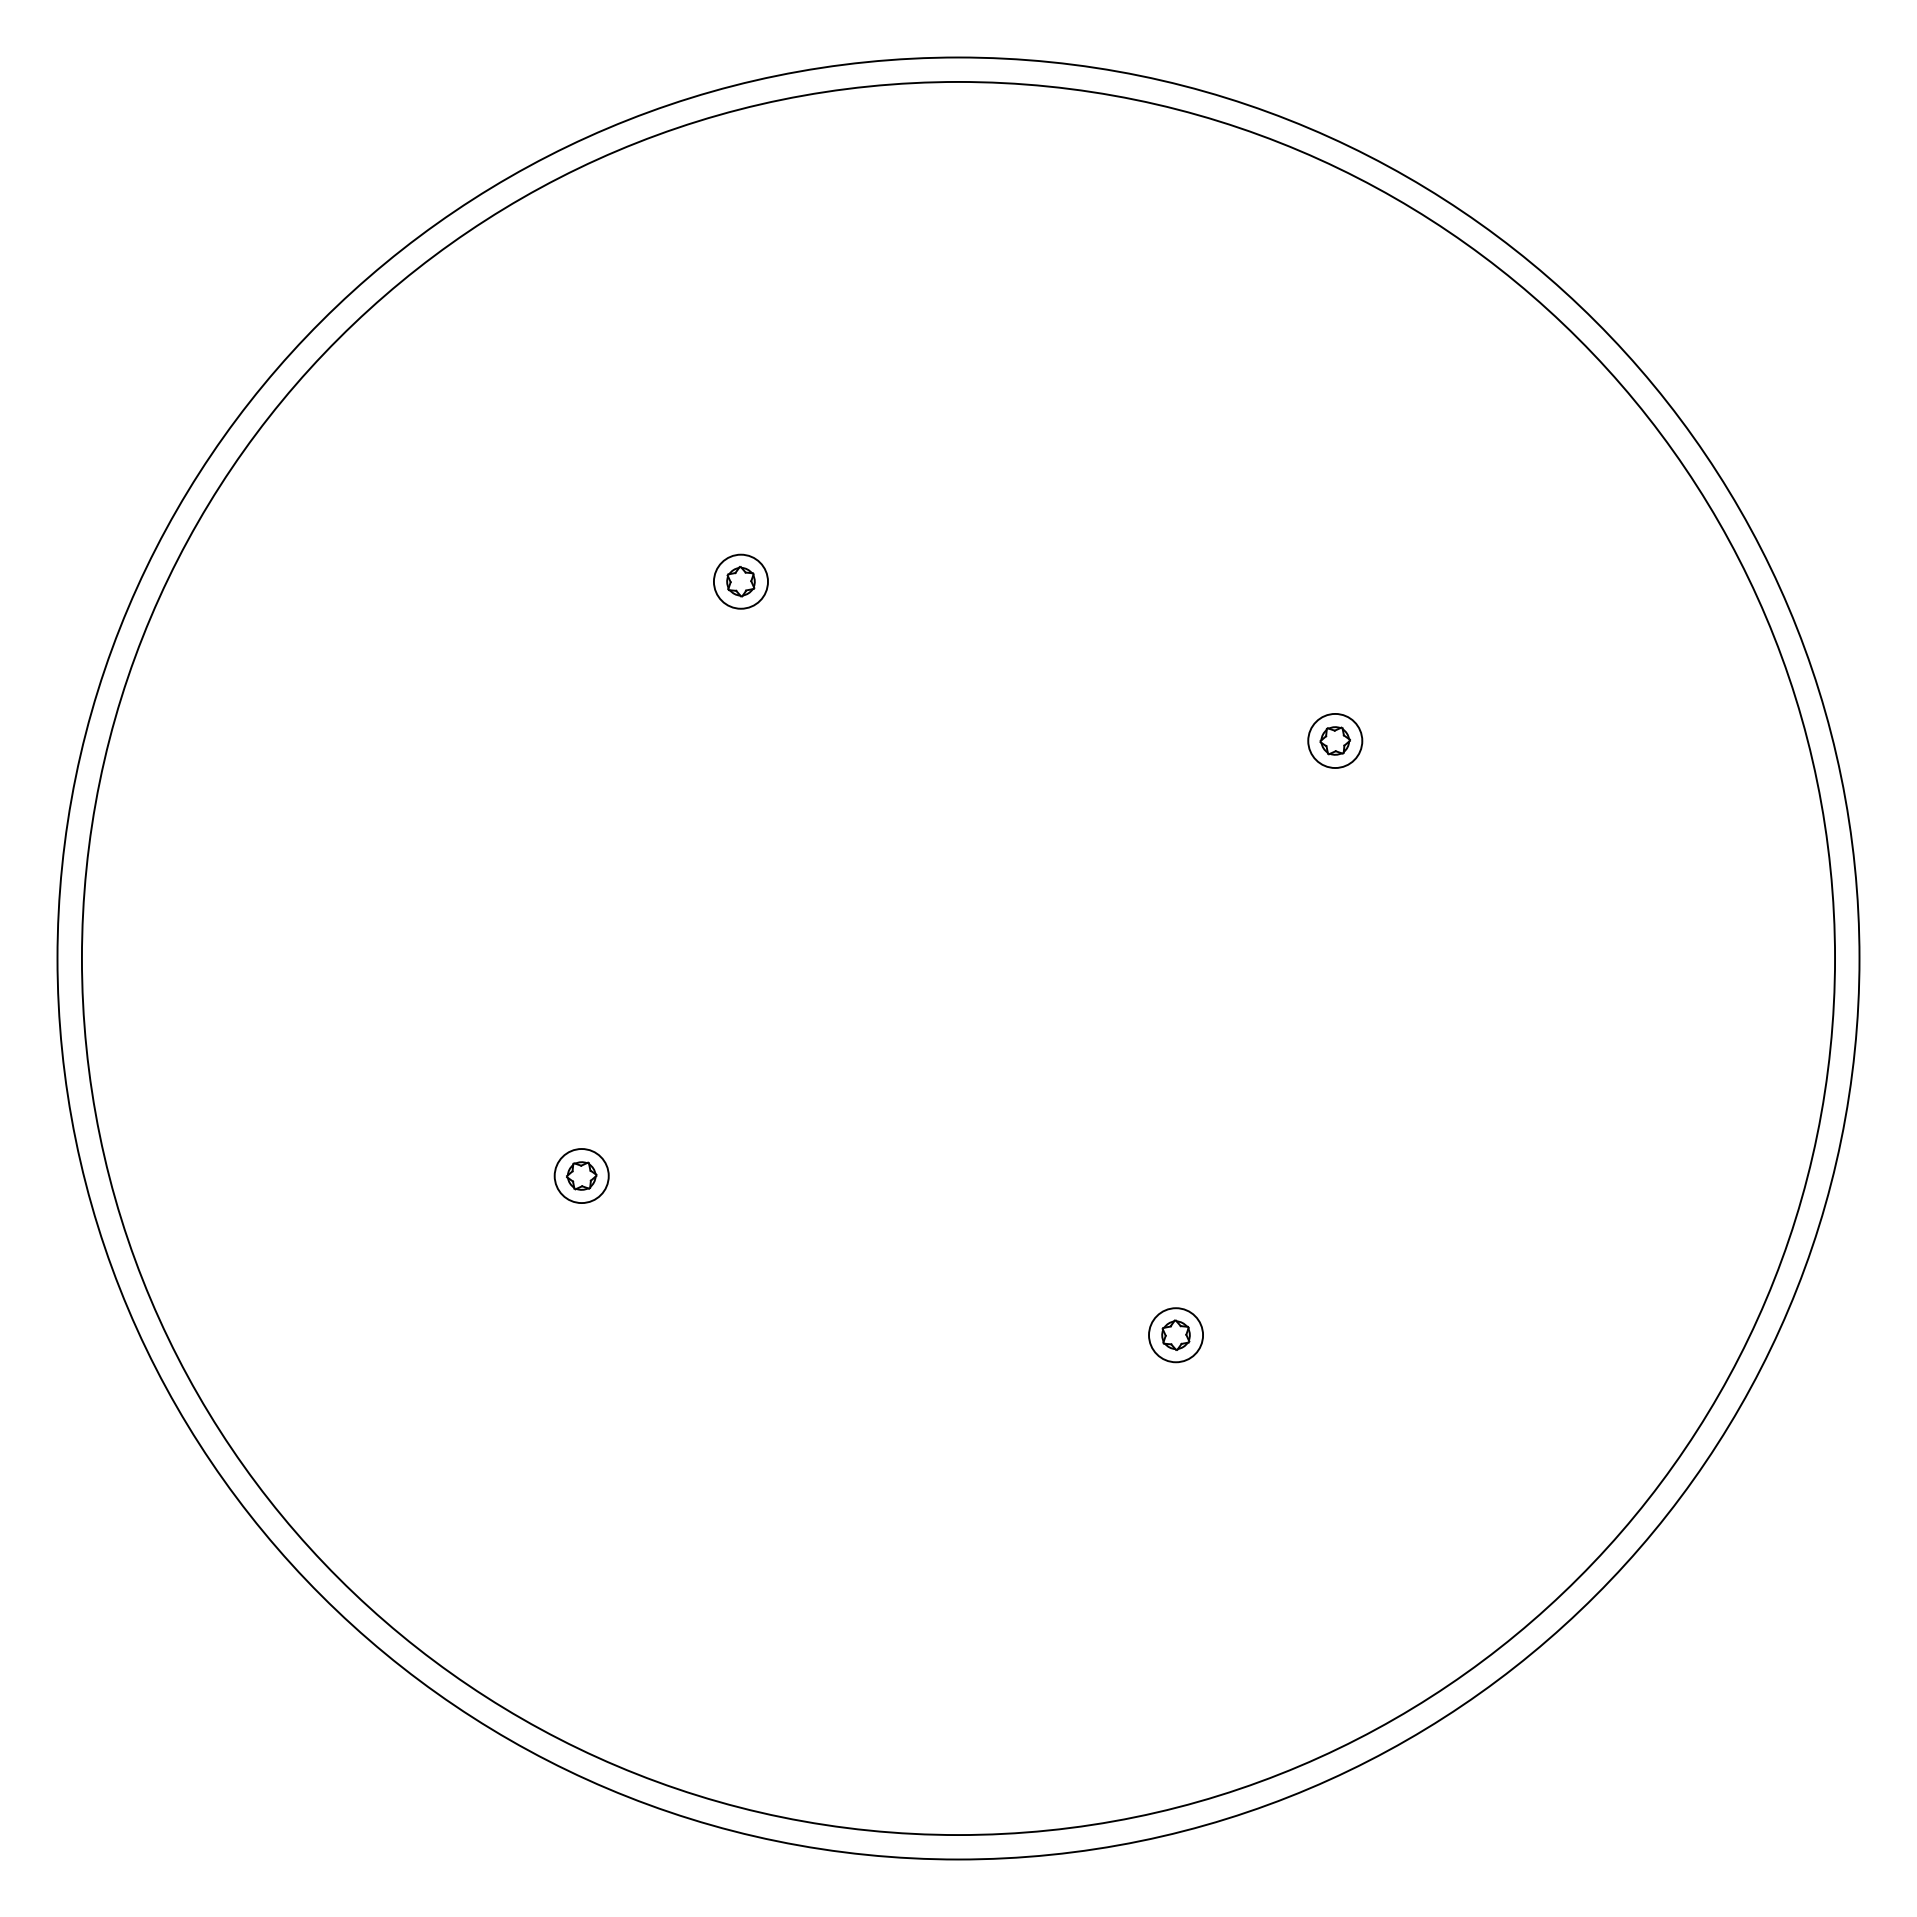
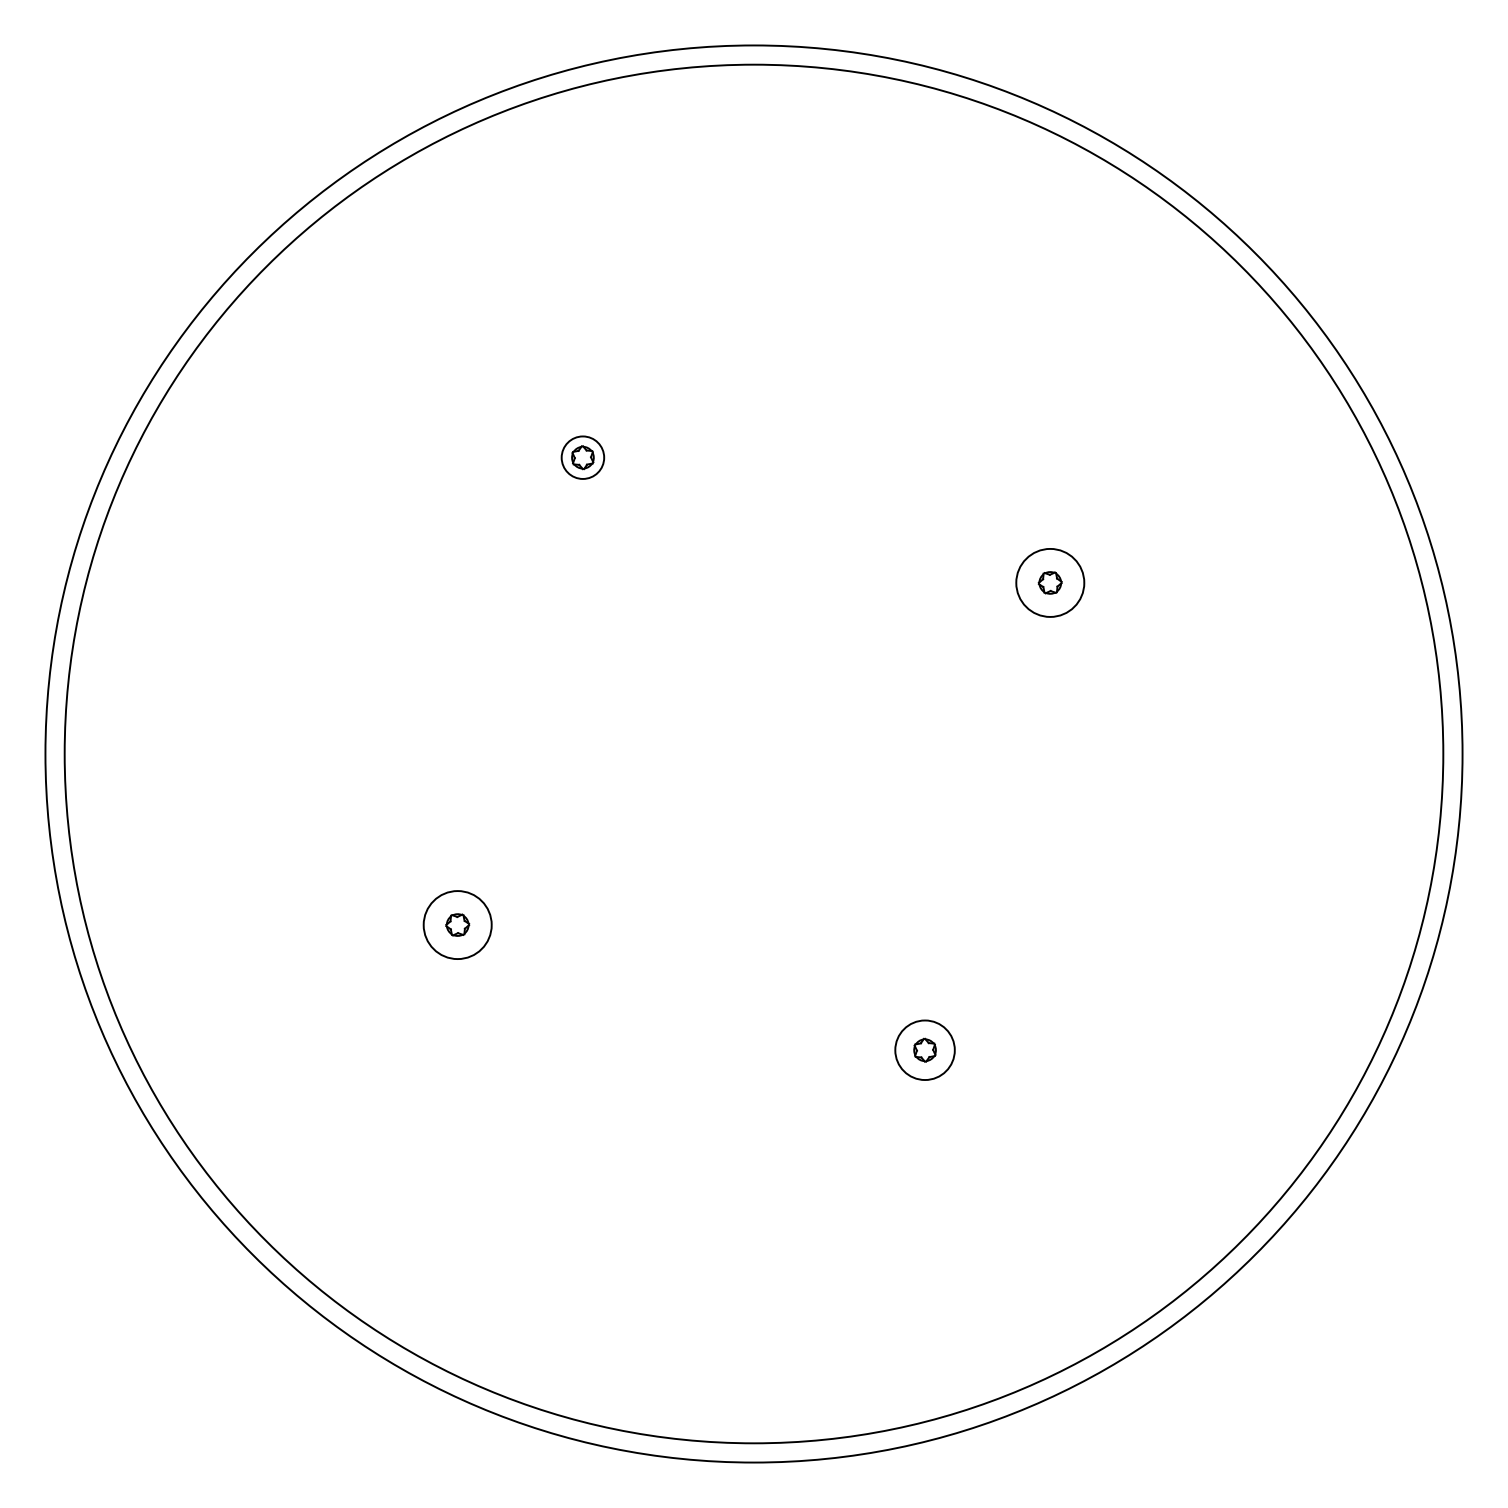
circle: (1335, 740) -> (1050, 582), size x1.6
circle: (581, 1176) -> (457, 925), size x1.6
circle: (1176, 1335) -> (925, 1050), size x1.4

